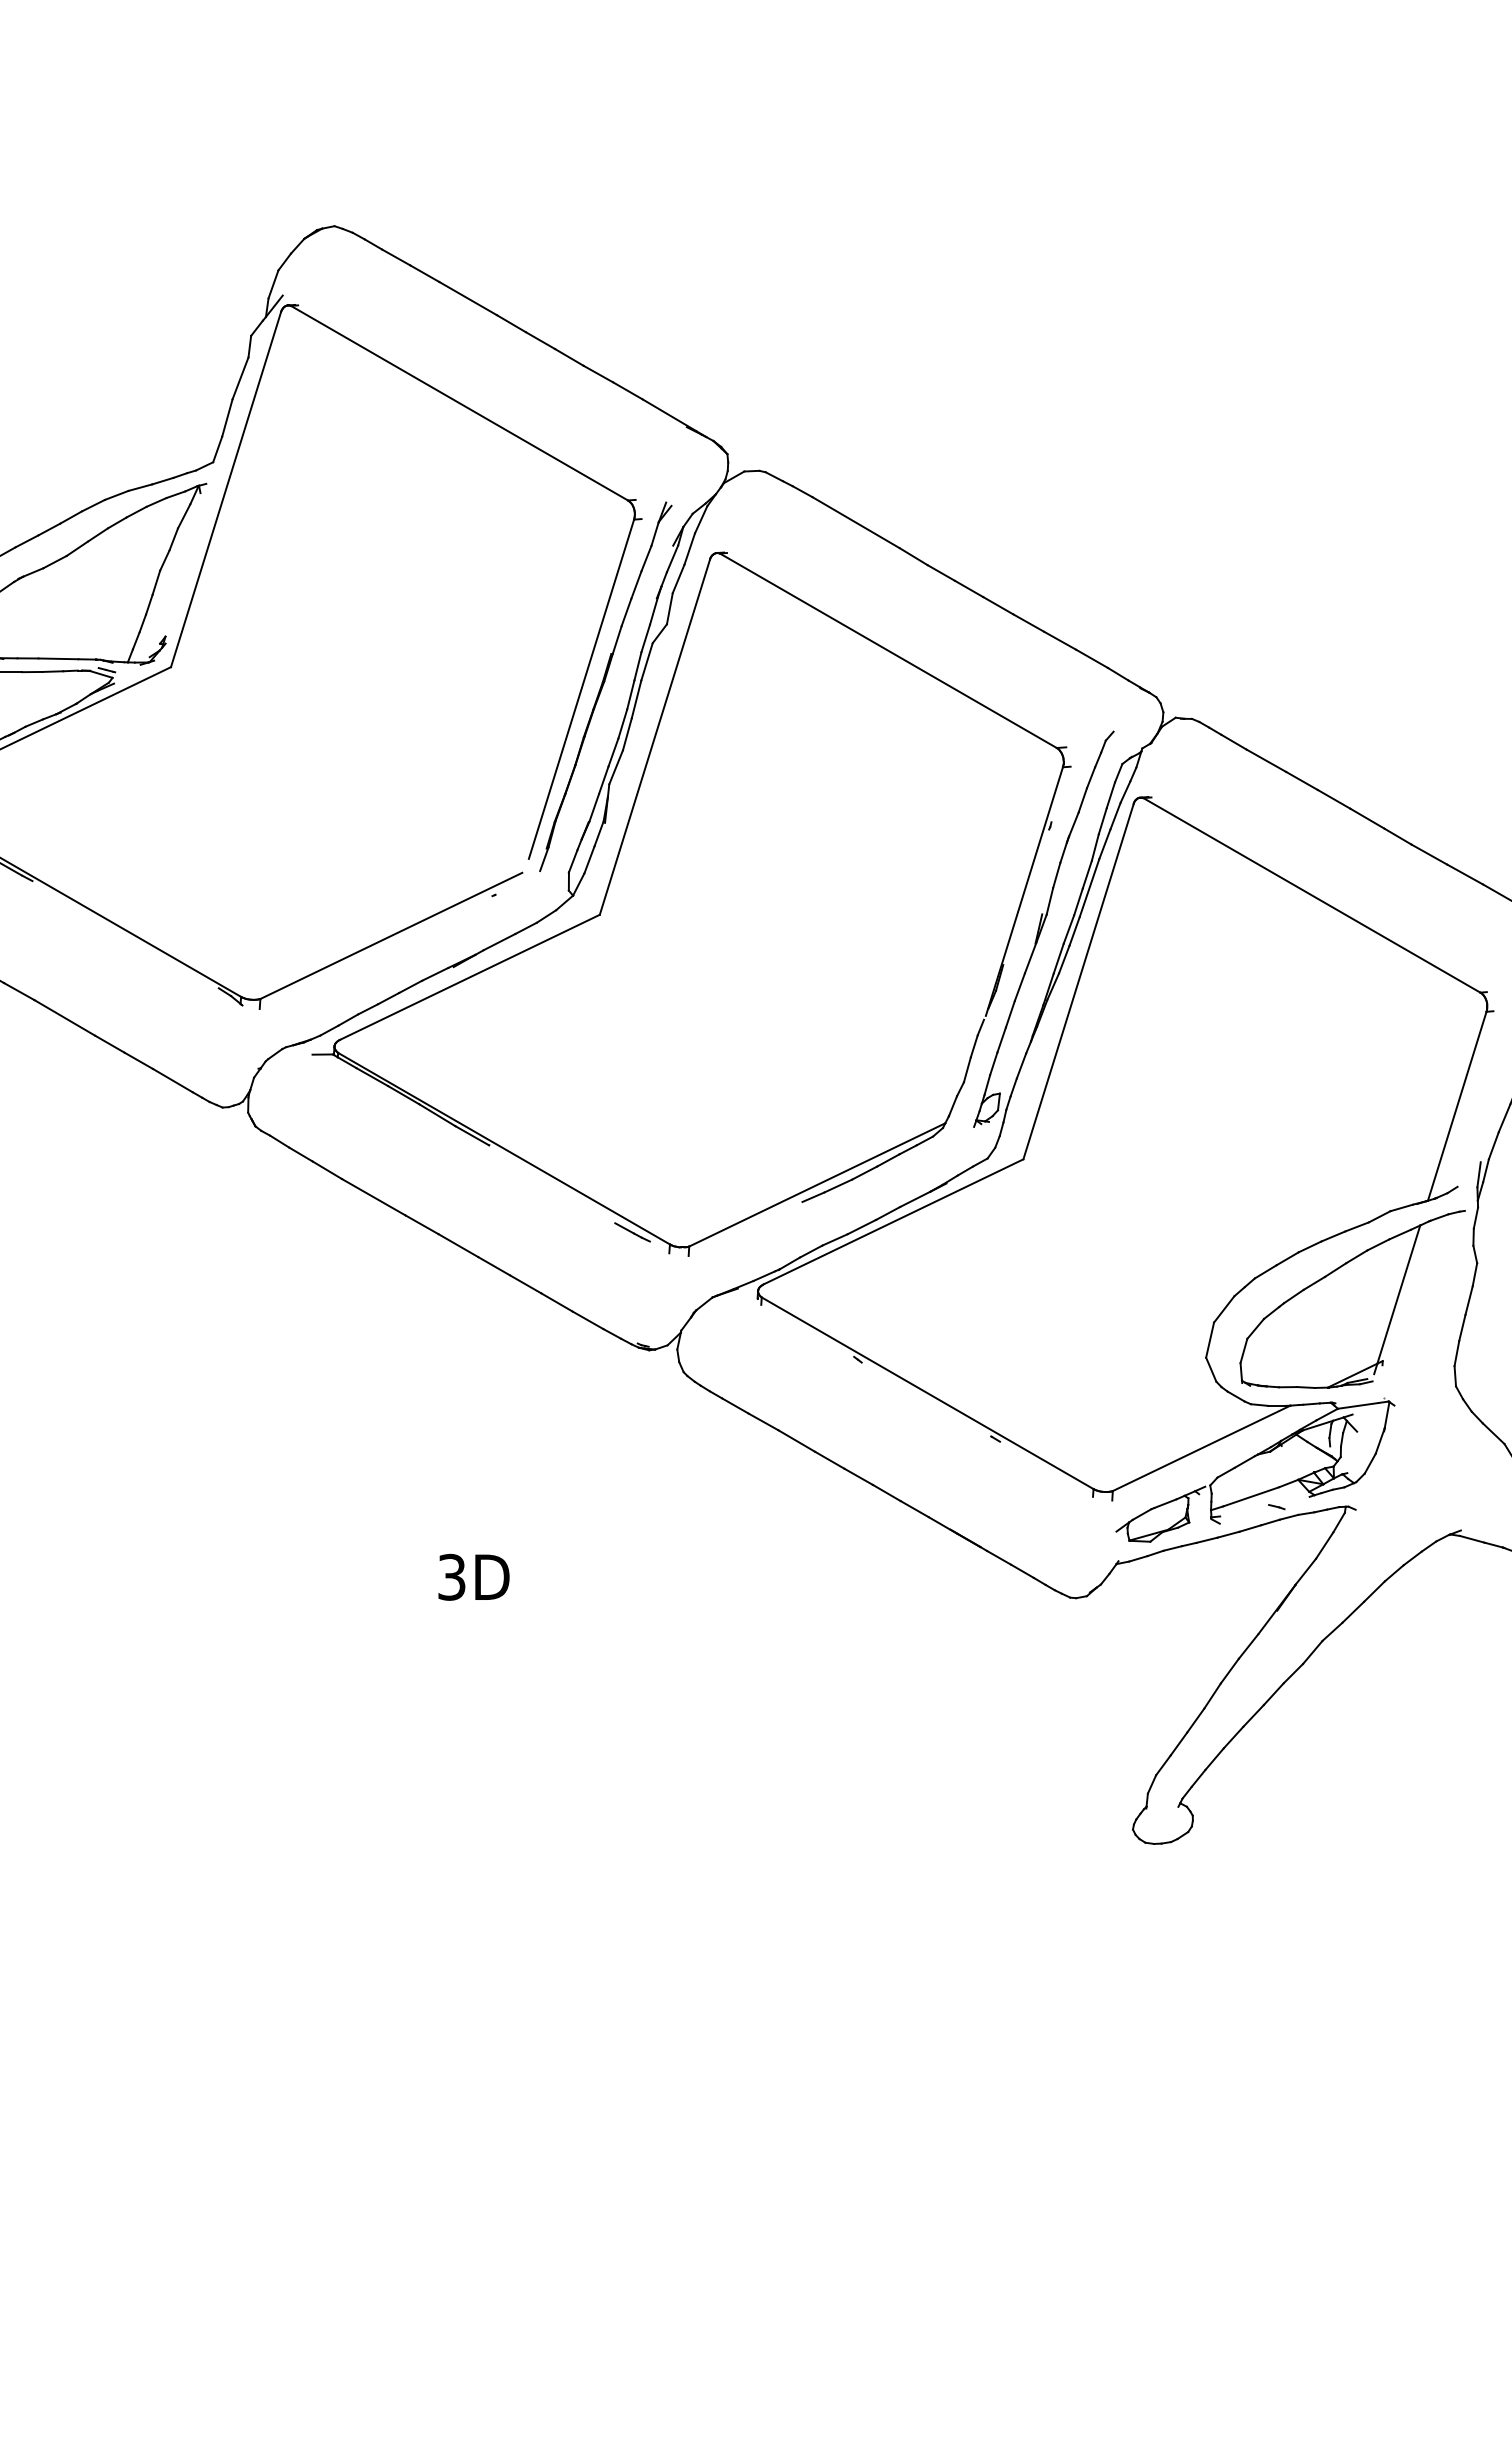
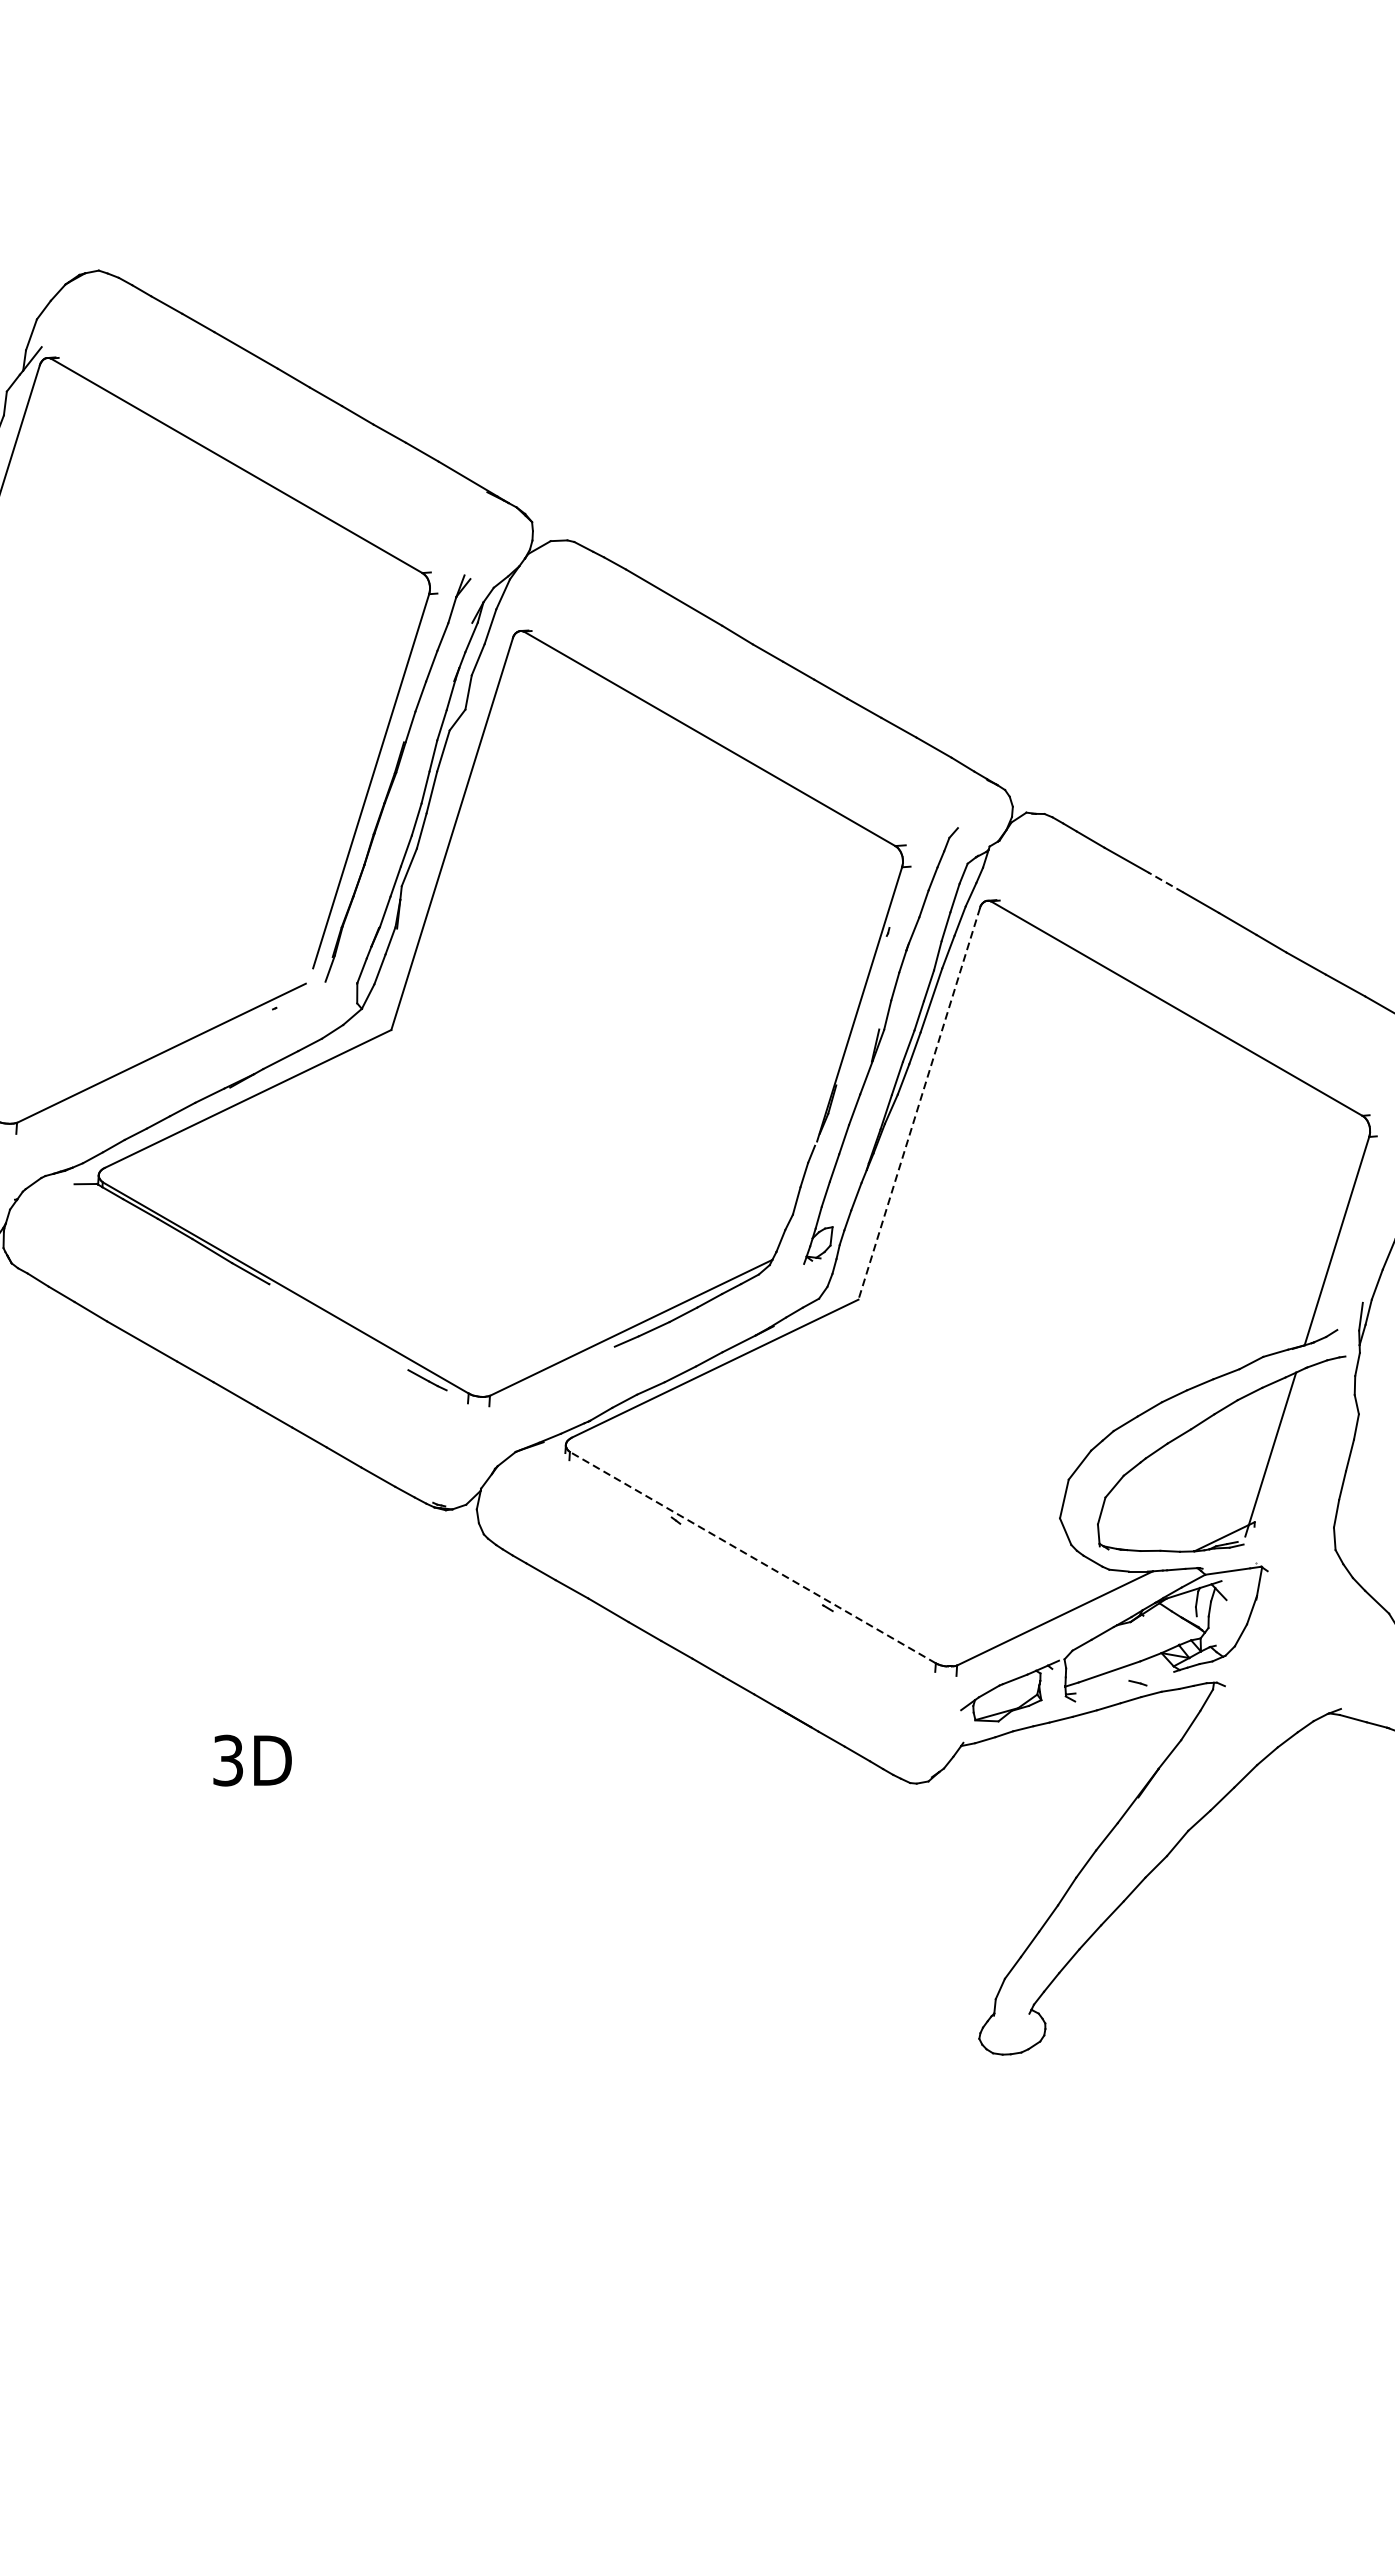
line: (1301, 780) -> (1165, 881), solid -> dashed
line: (1078, 981) -> (919, 1103), solid -> dashed
line: (927, 1393) -> (752, 1557), solid -> dashed

